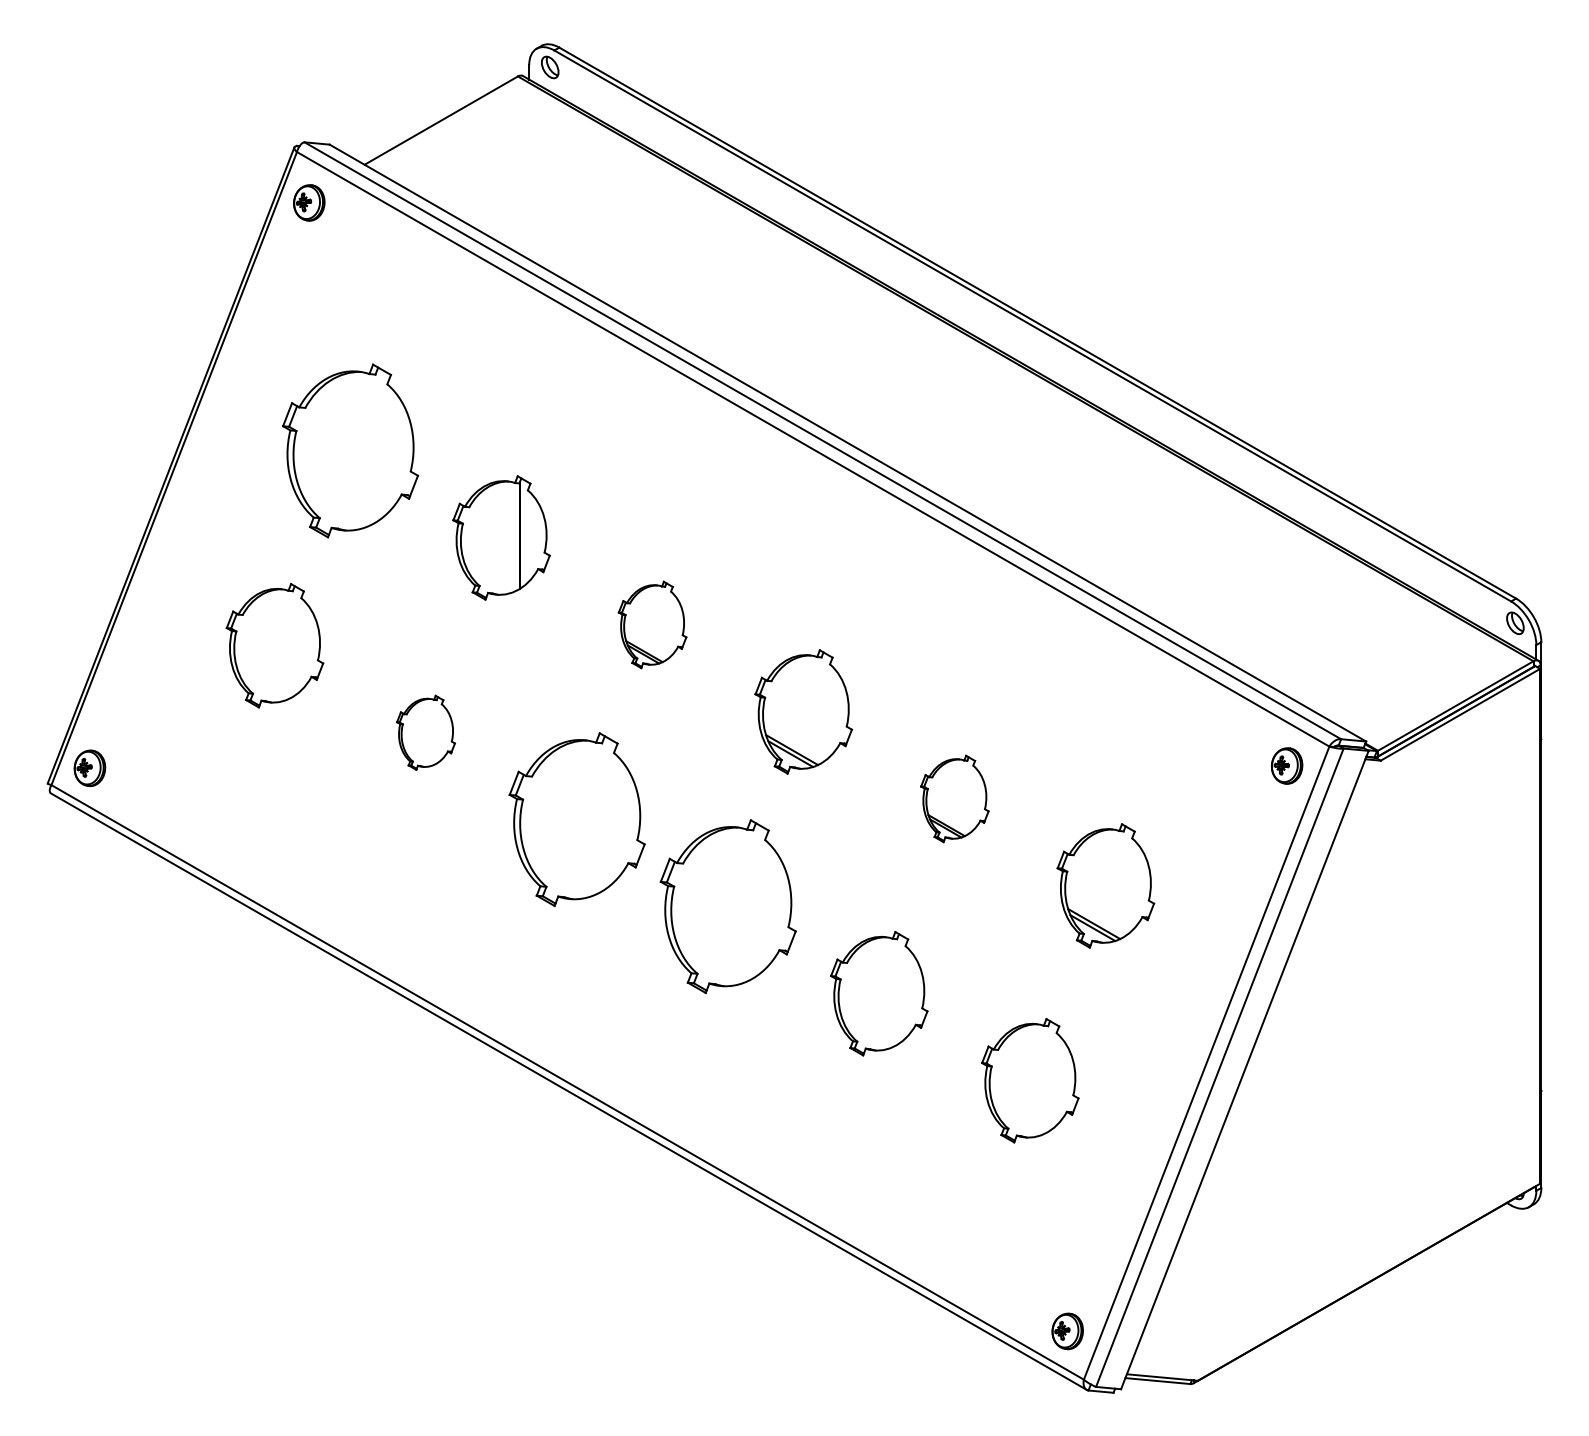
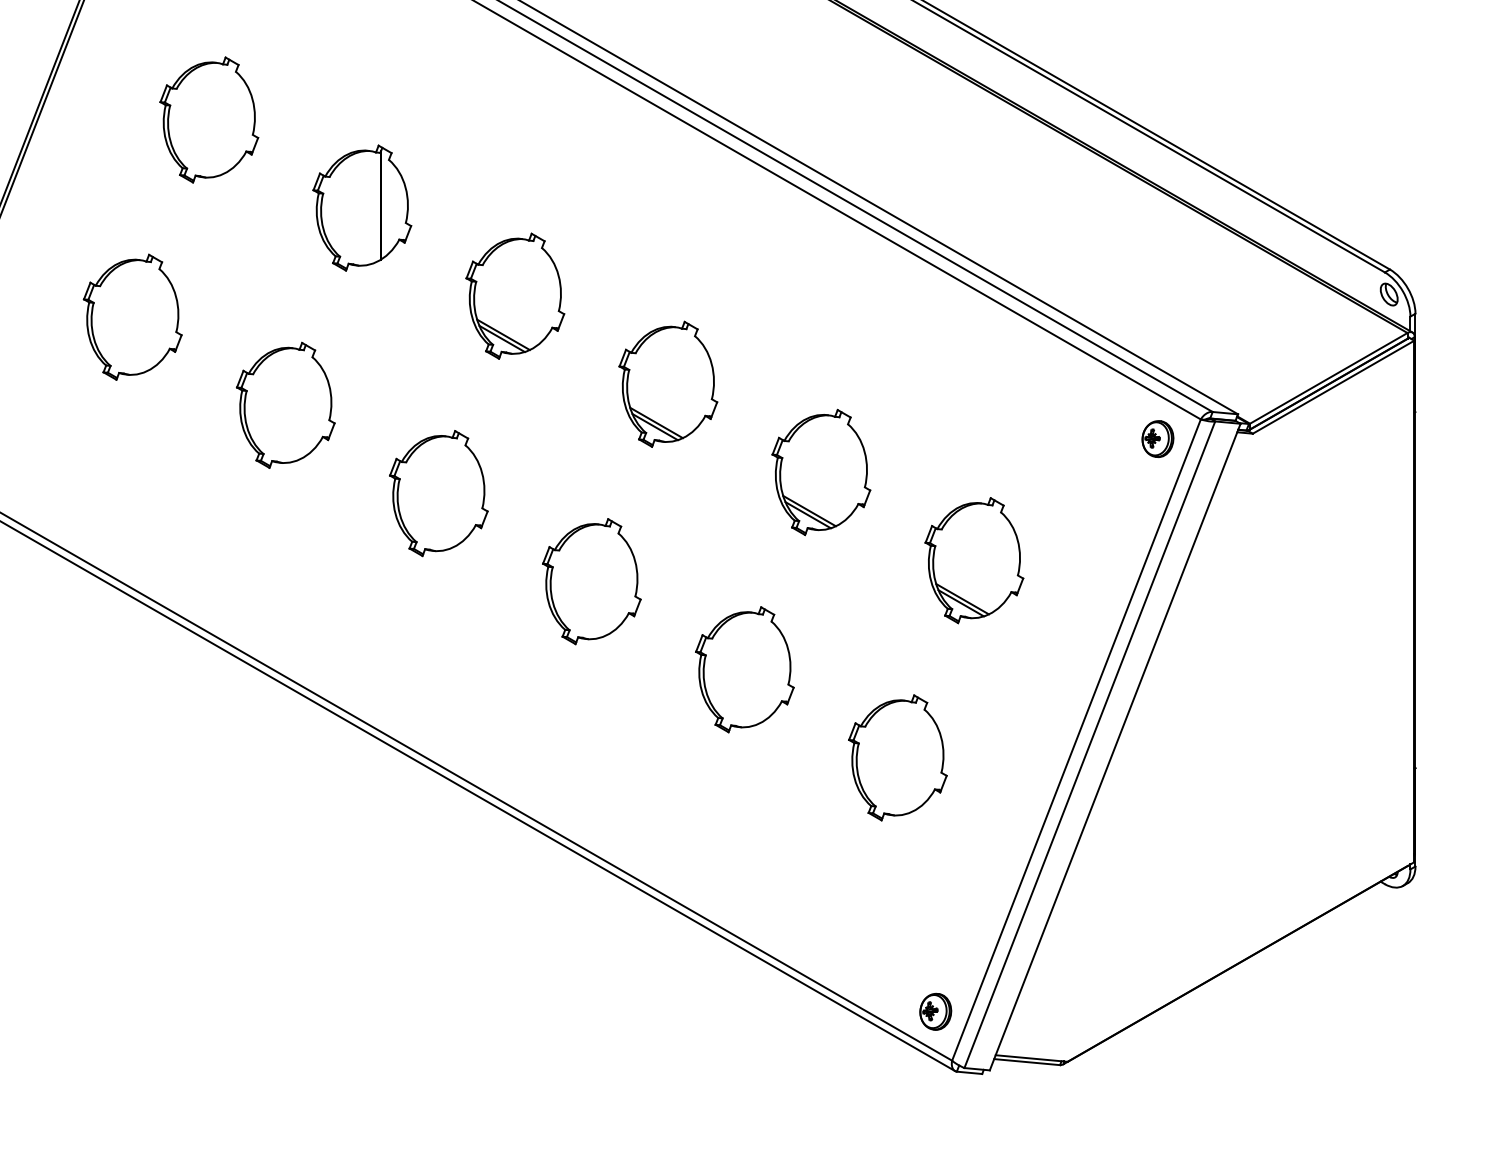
part: (350, 450) -> (209, 119), size x0.71
part: (652, 624) -> (515, 295), size x1.43
part: (425, 732) -> (285, 405), size x1.67
part: (954, 798) -> (821, 472), size x1.43
part: (576, 819) -> (438, 493), size x0.71
part: (727, 906) -> (591, 581), size x0.71

